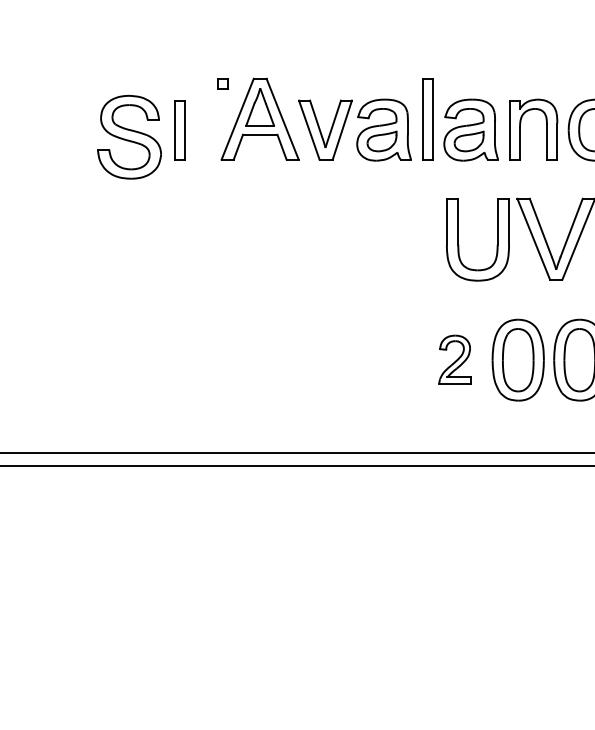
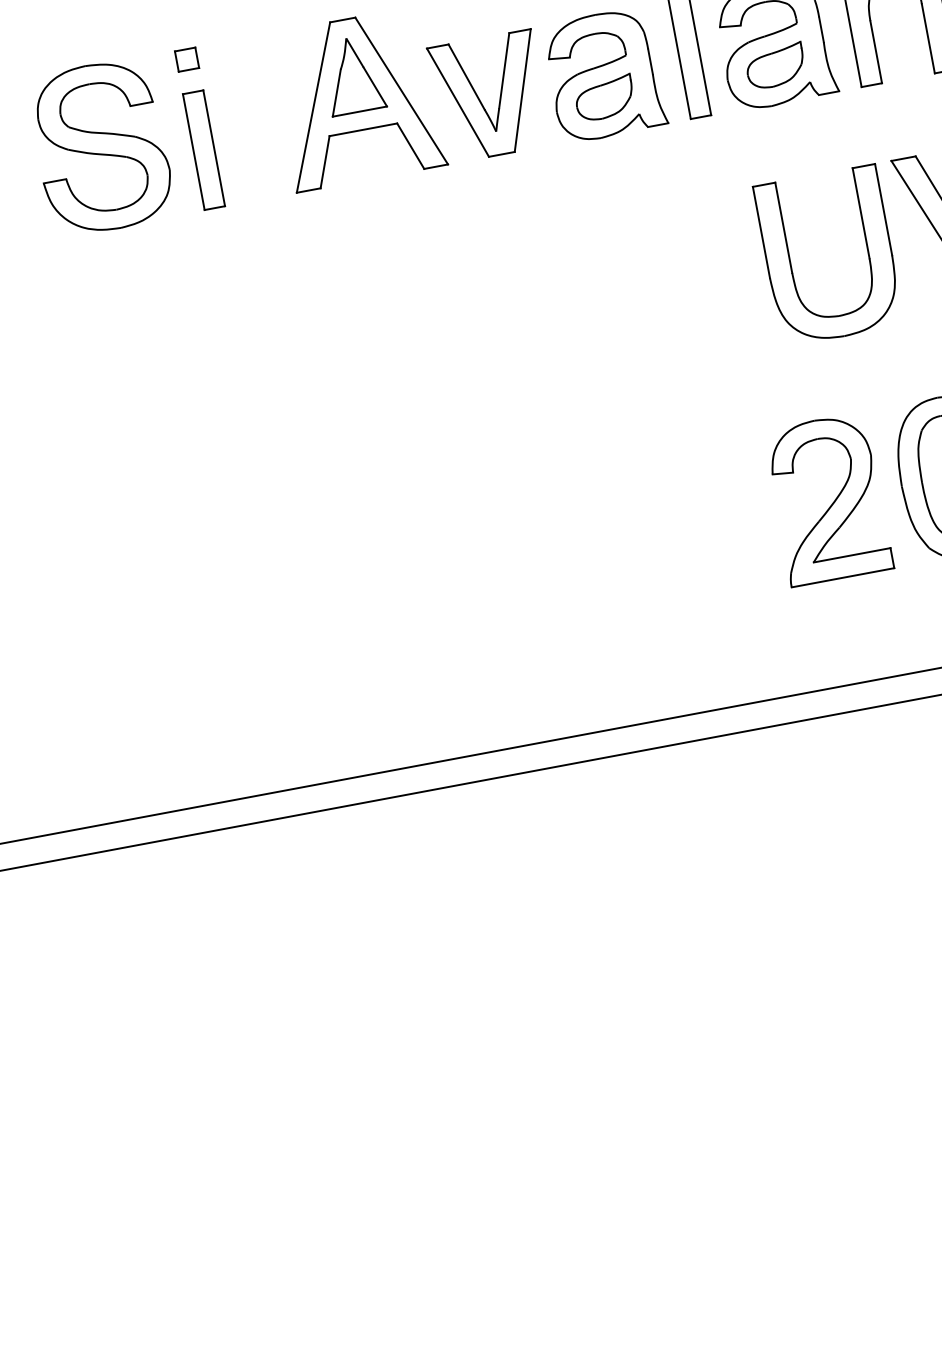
part: (222, 83) -> (186, 58), moved
part: (129, 136) -> (100, 145), moved
part: (454, 359) -> (826, 499), size x1.67

